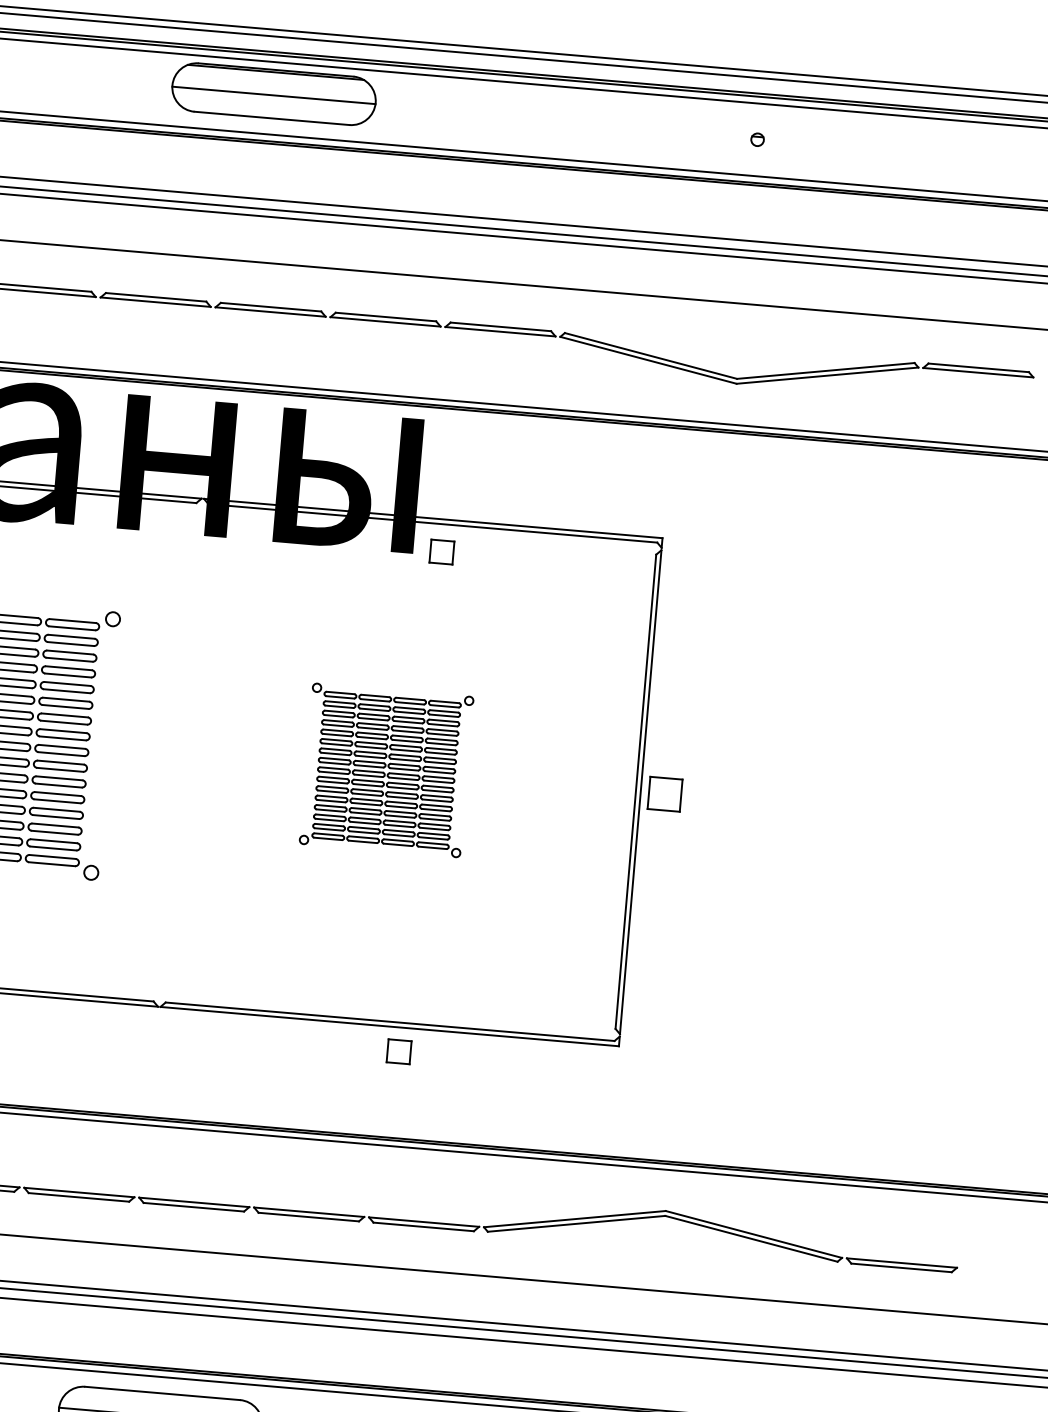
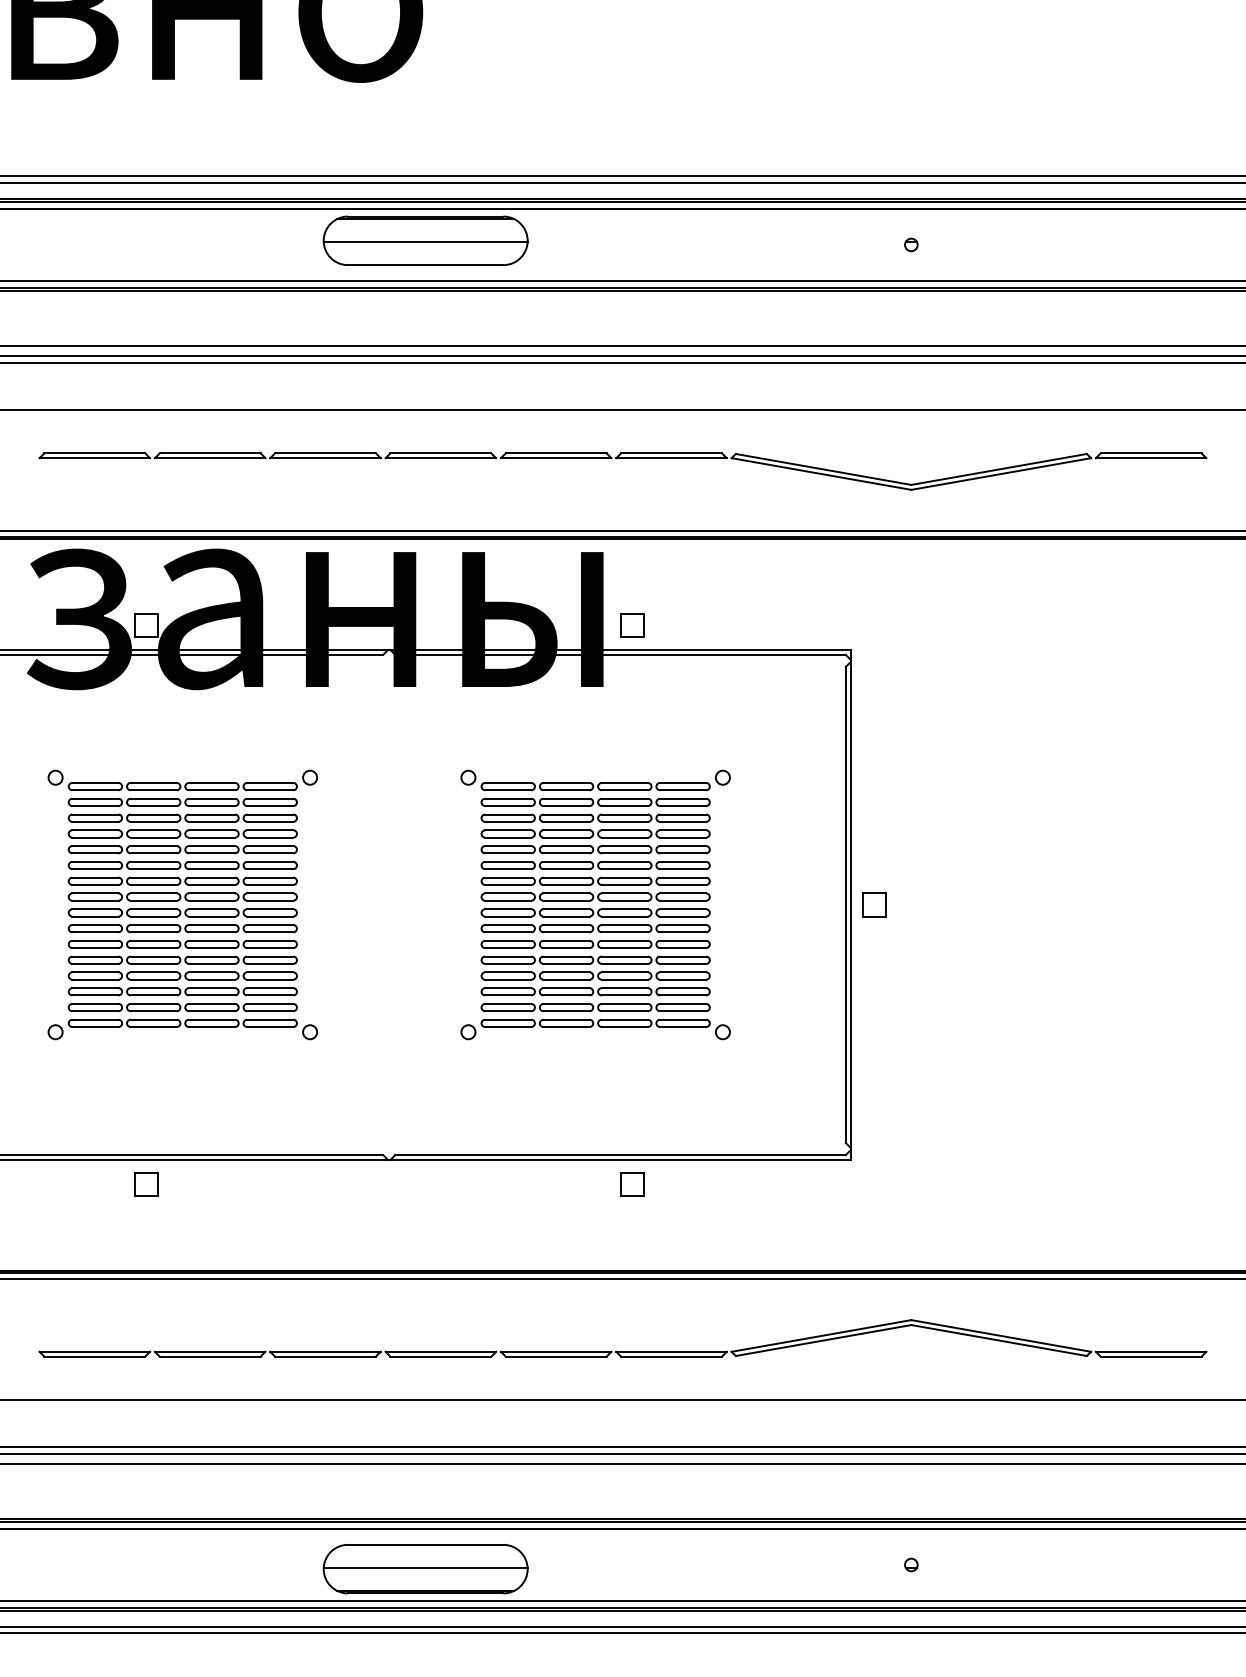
part: (442, 551) -> (632, 625), moved
part: (386, 769) -> (595, 904), size x1.67
part: (664, 793) -> (874, 904), size x0.71

